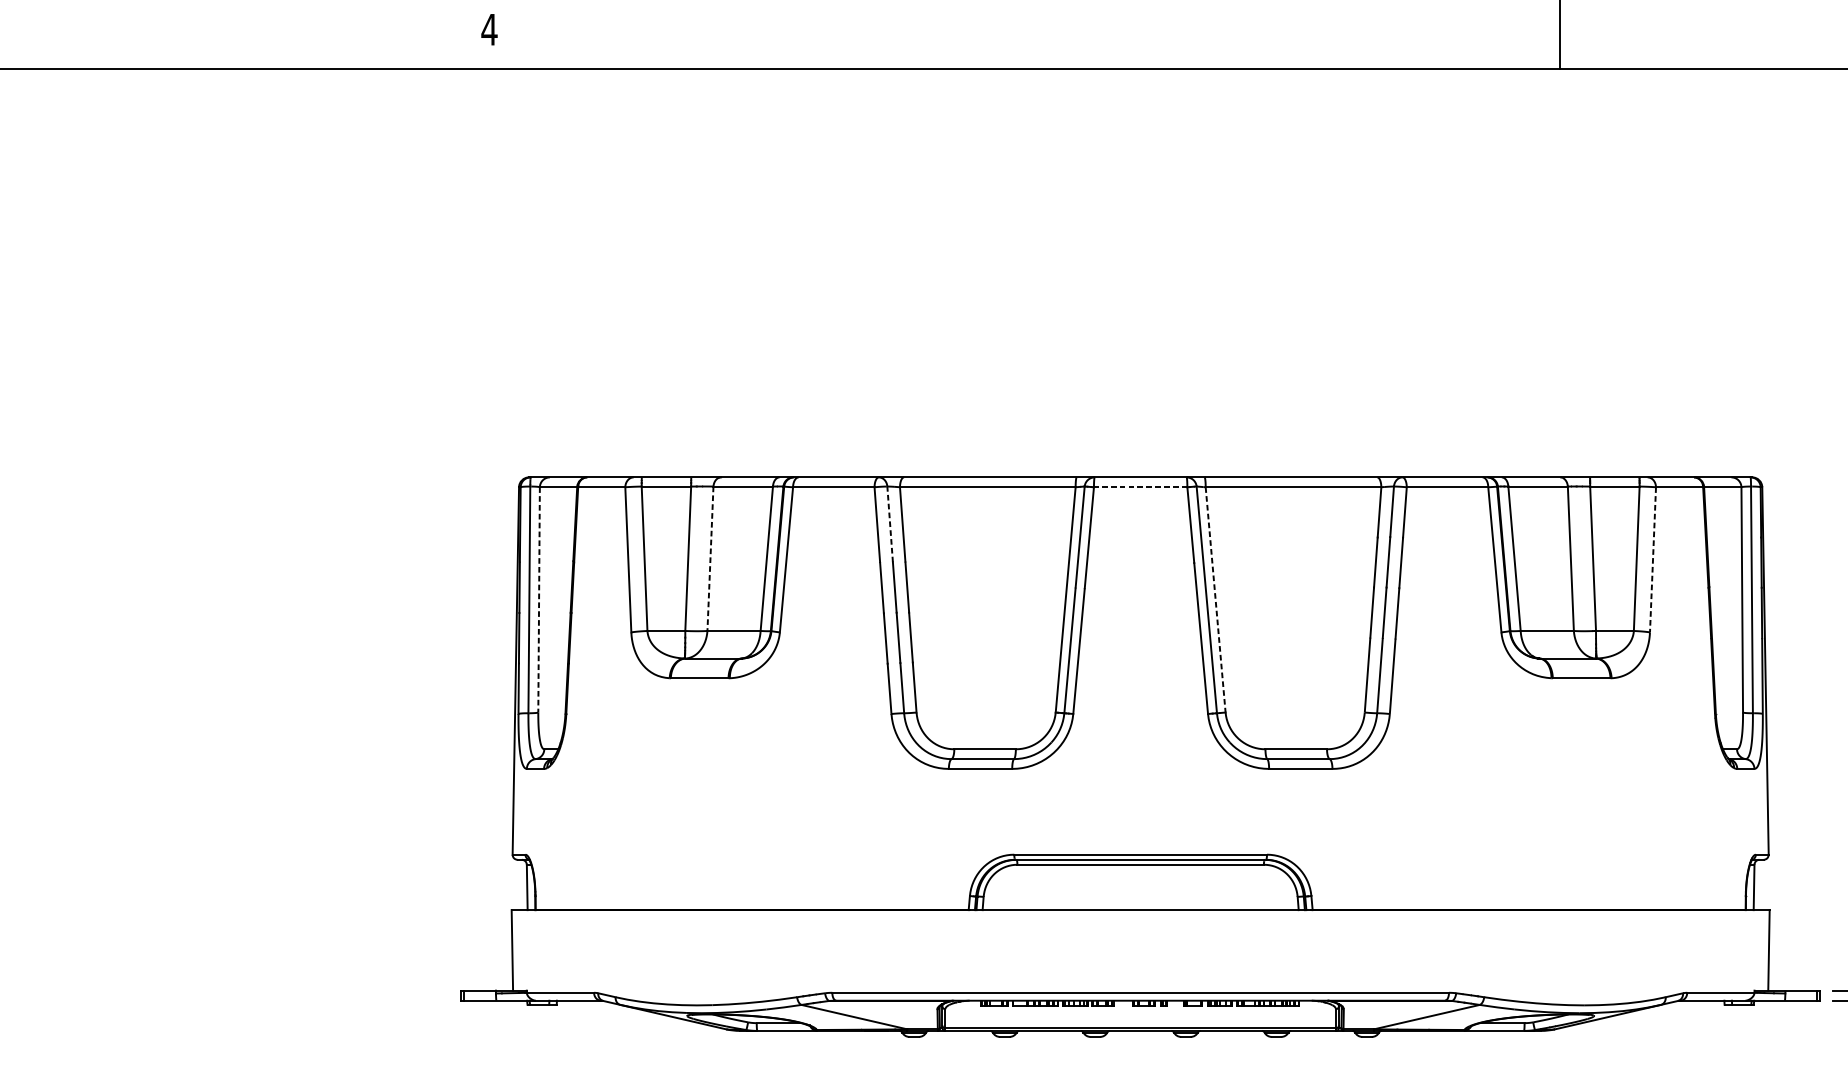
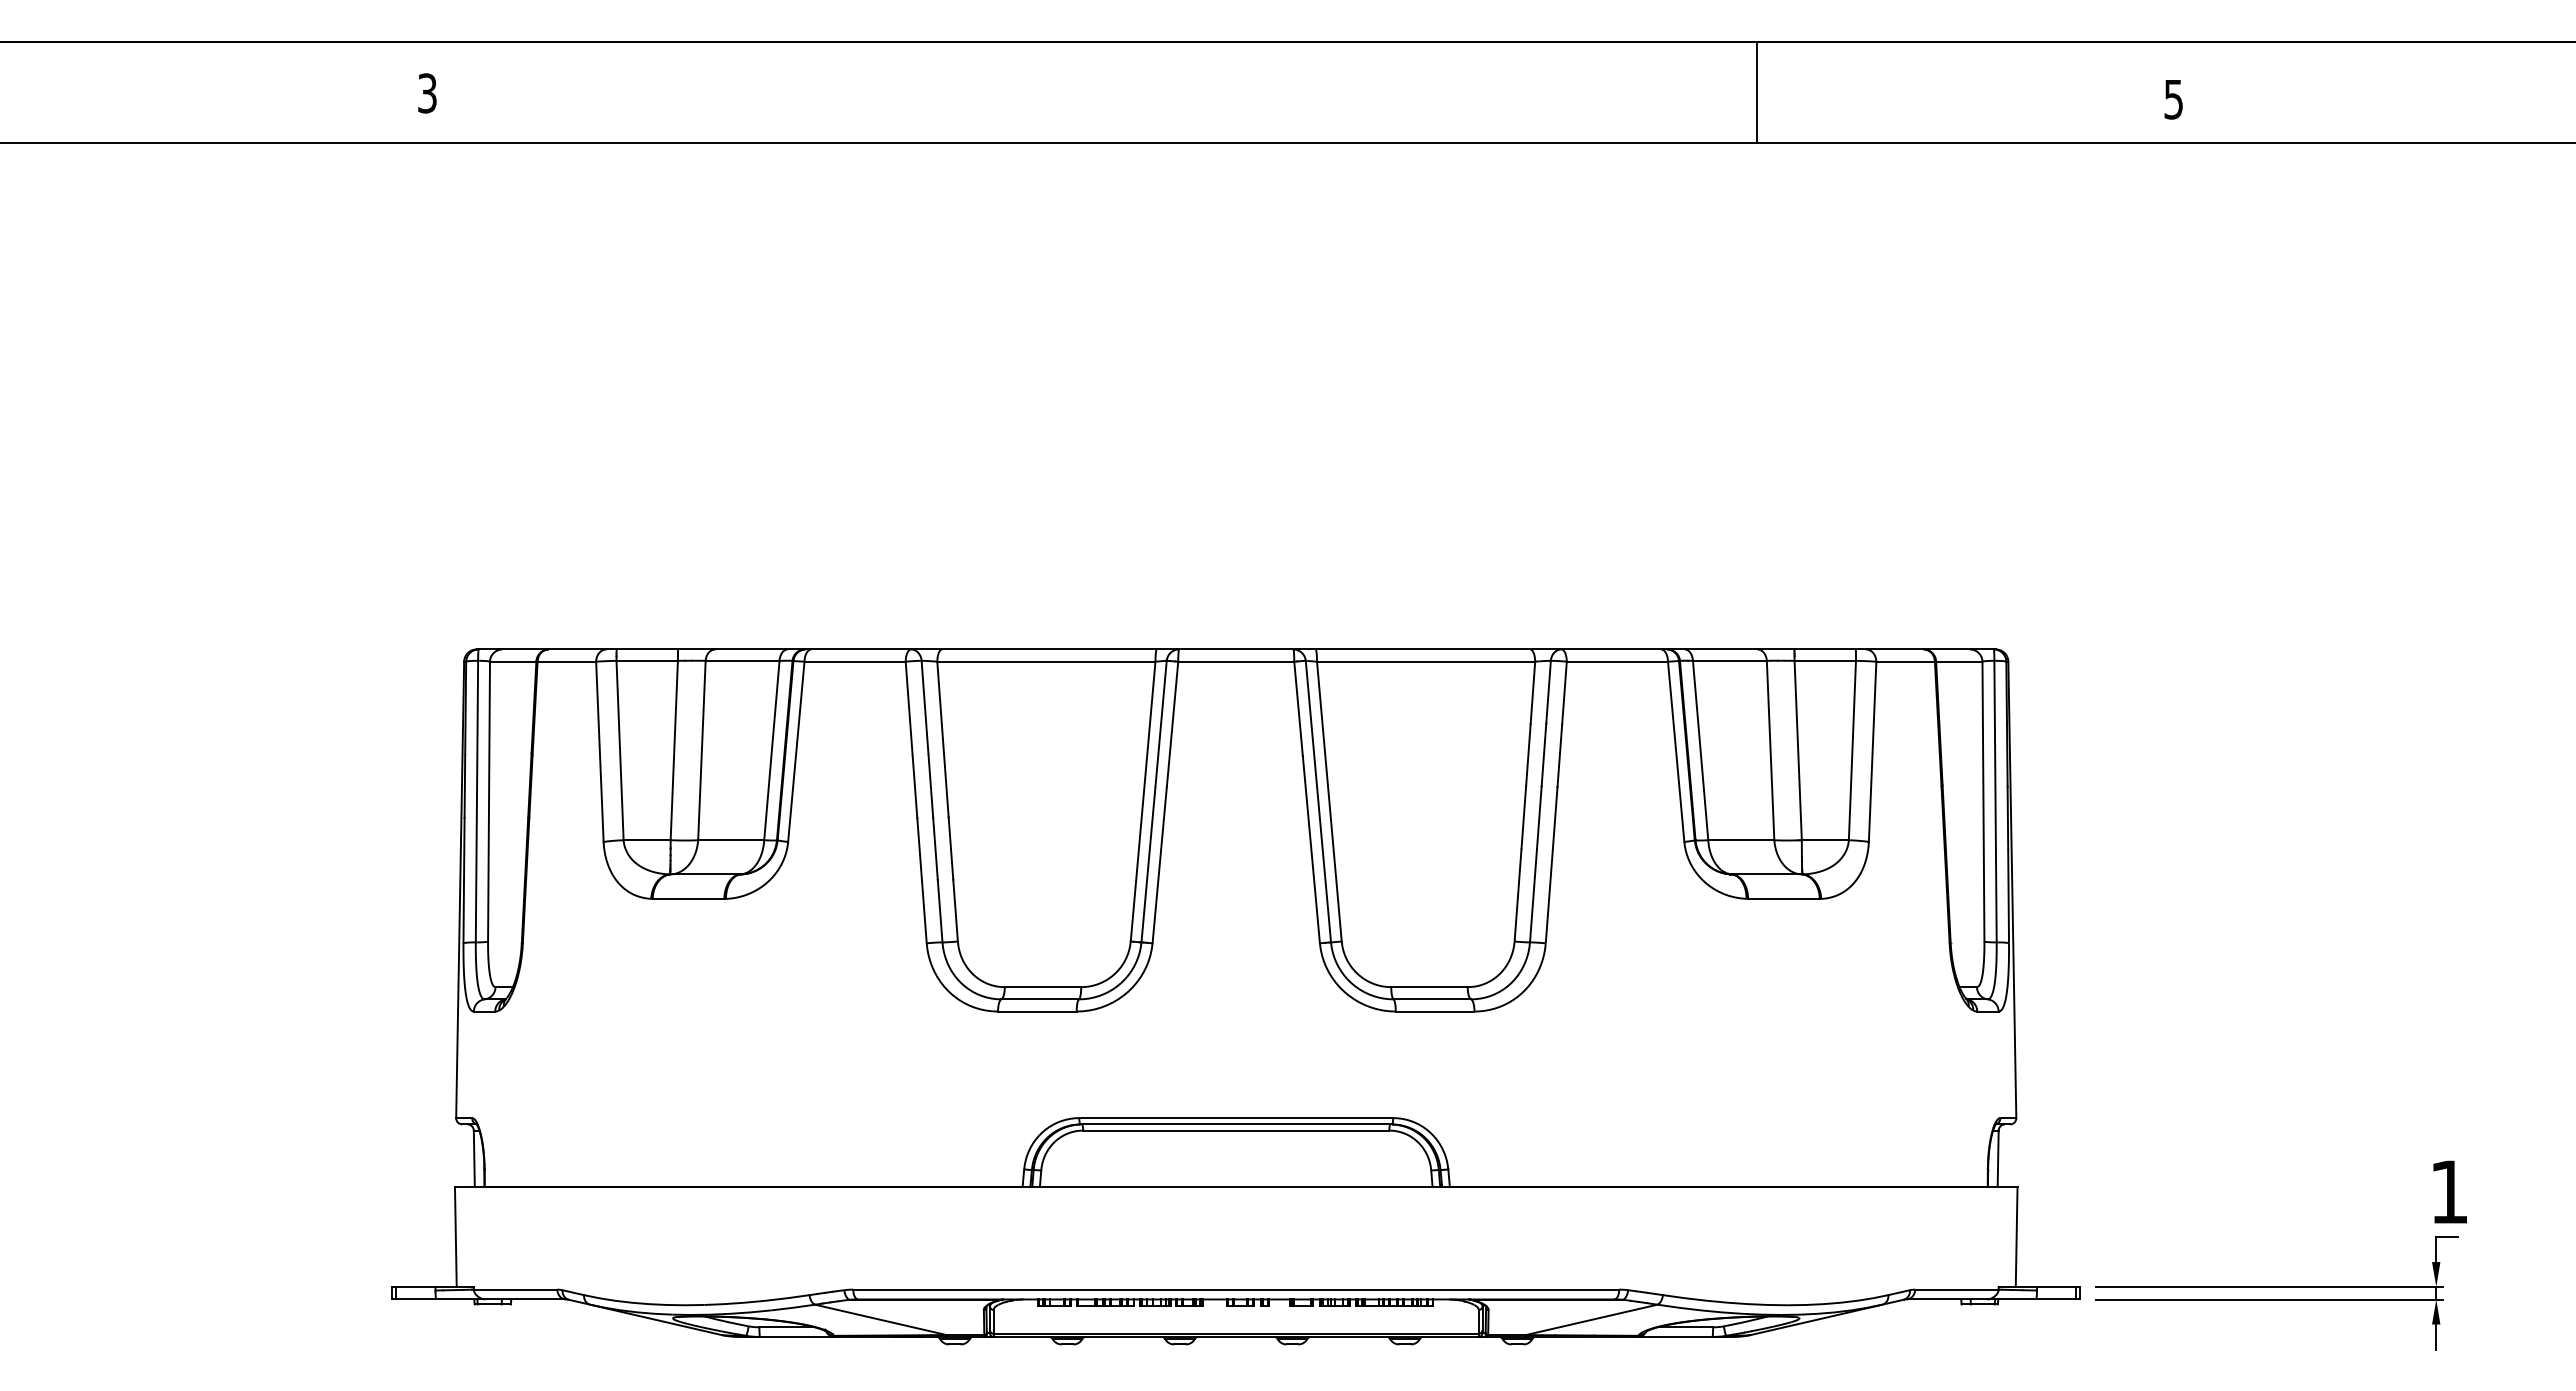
text: (489, 29) -> (427, 93), 4 -> 3
line: (1140, 487) -> (1235, 661), dashed -> solid
line: (890, 524) -> (925, 707), dashed -> solid
line: (710, 558) -> (701, 750), dashed -> solid
line: (1652, 560) -> (1872, 752), dashed -> solid
line: (539, 599) -> (489, 801), dashed -> solid
line: (1215, 600) -> (1329, 802), dashed -> solid

